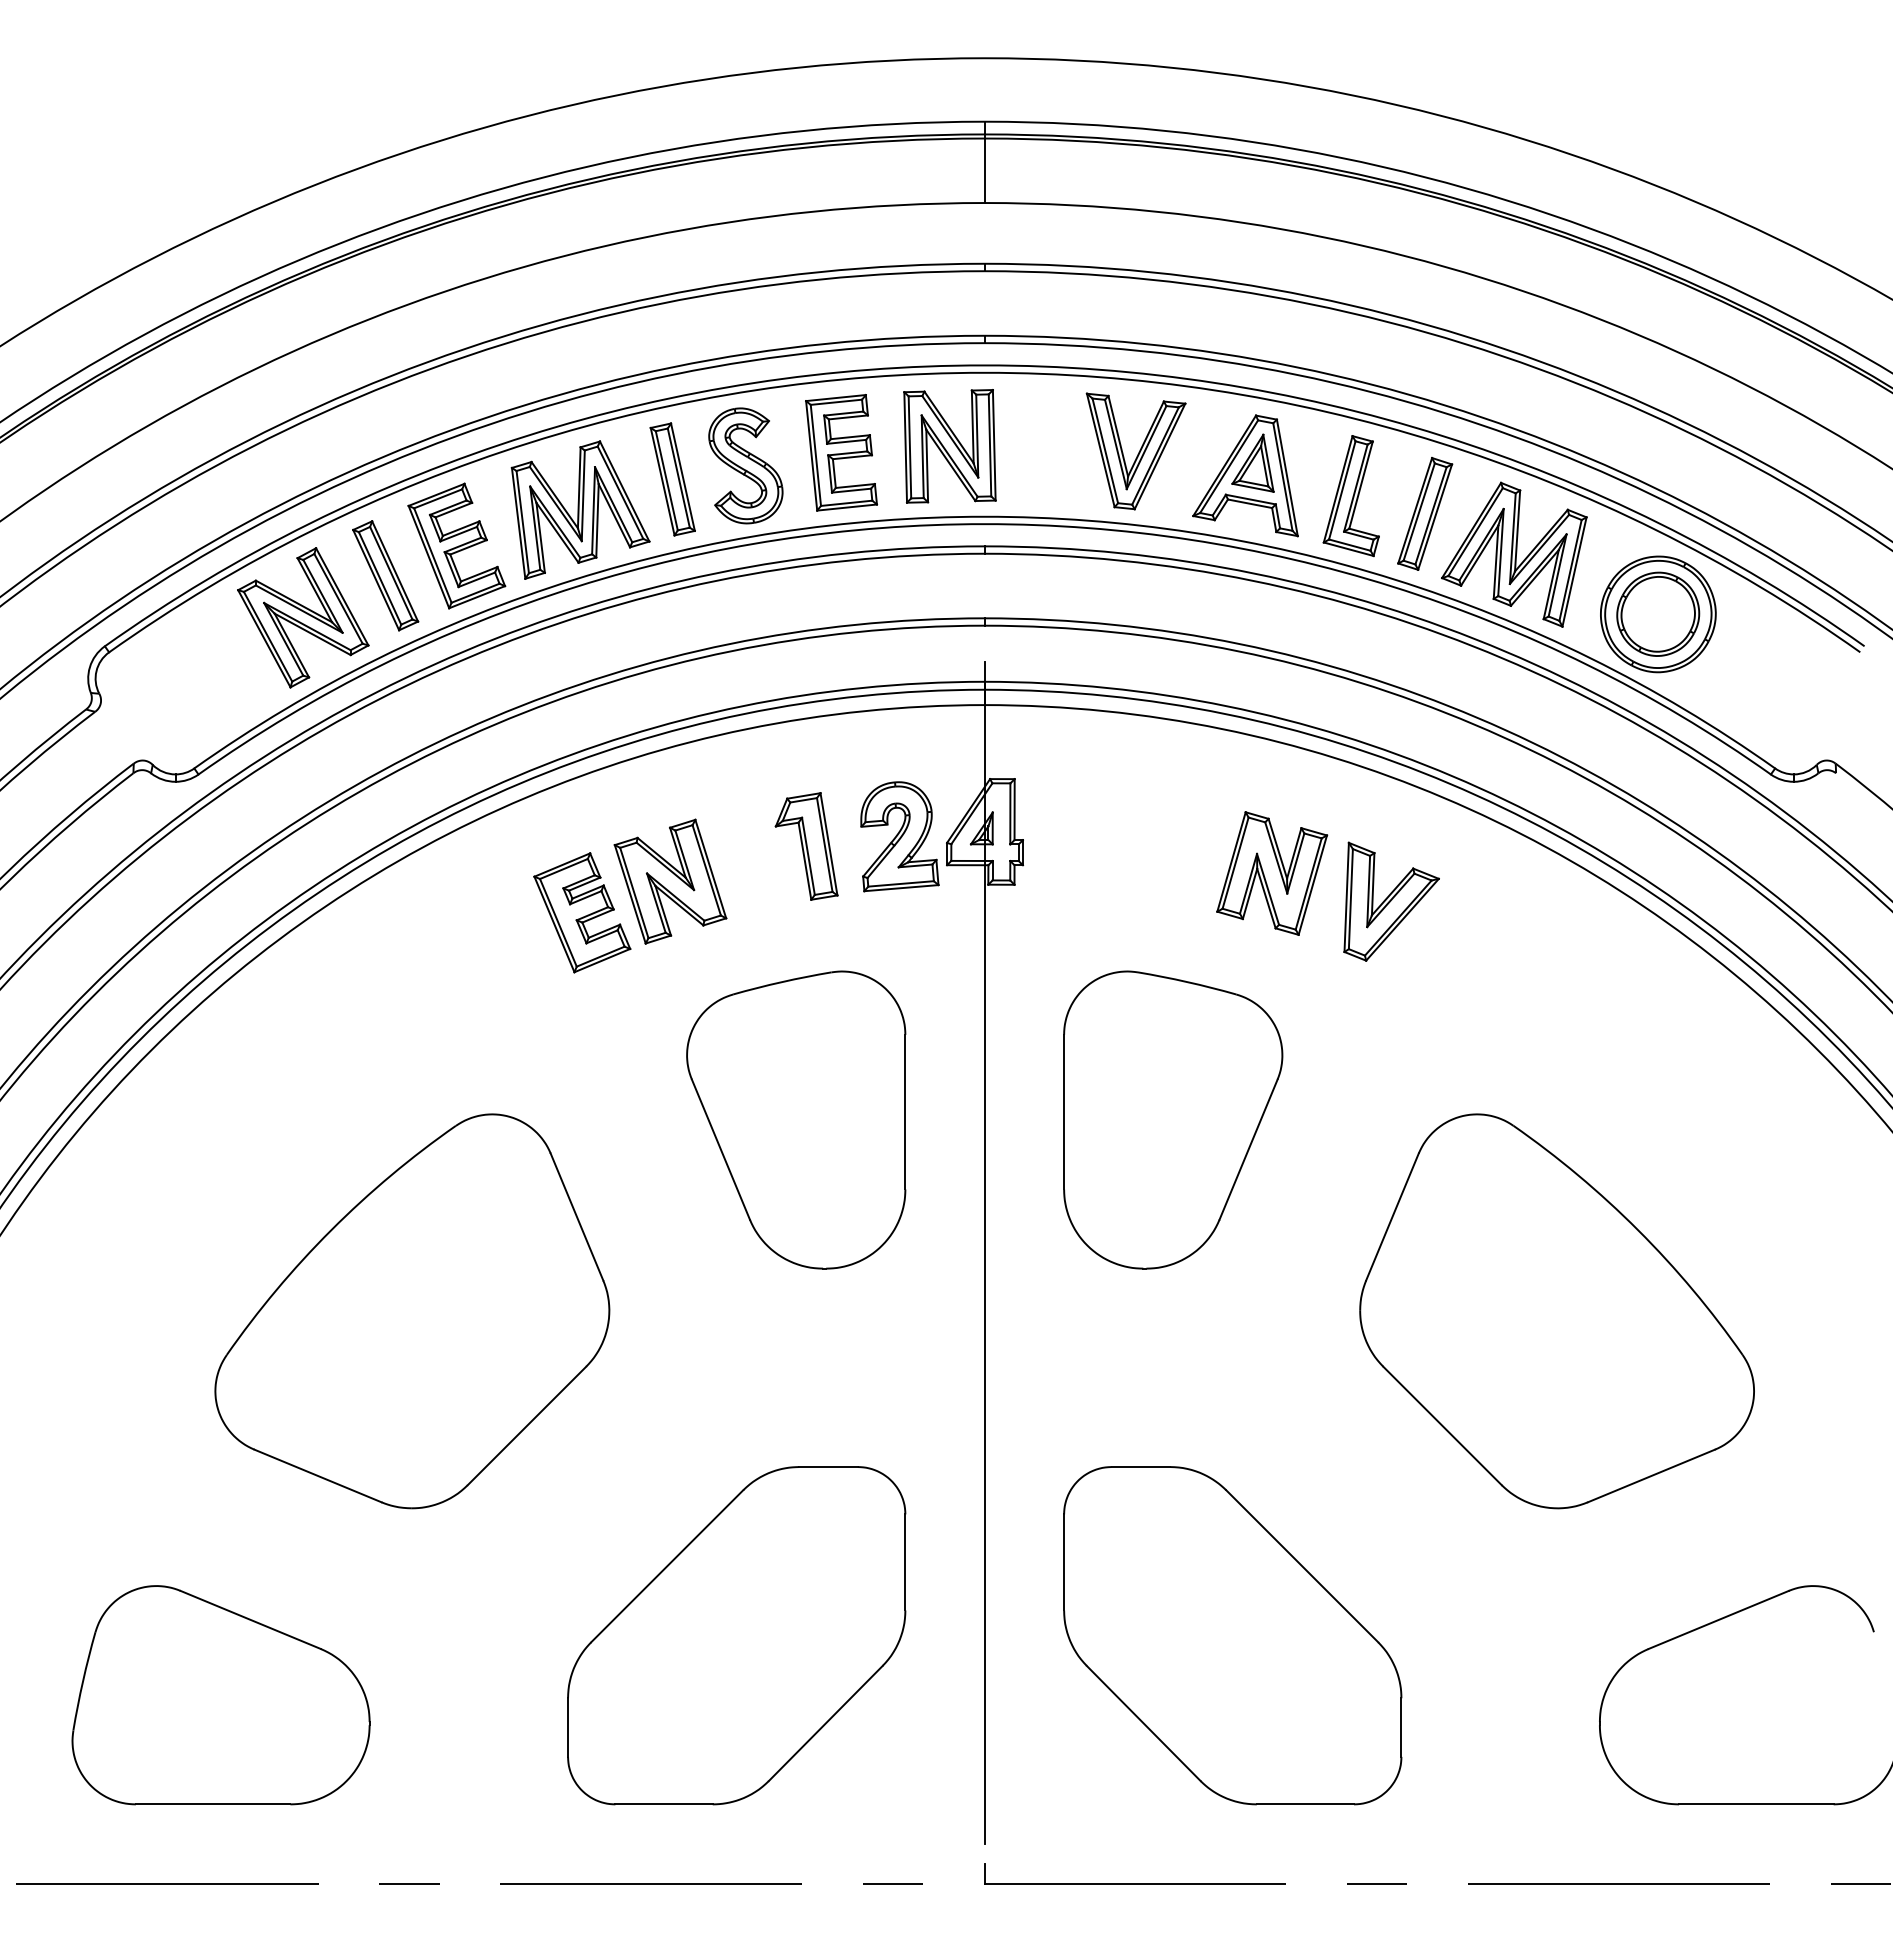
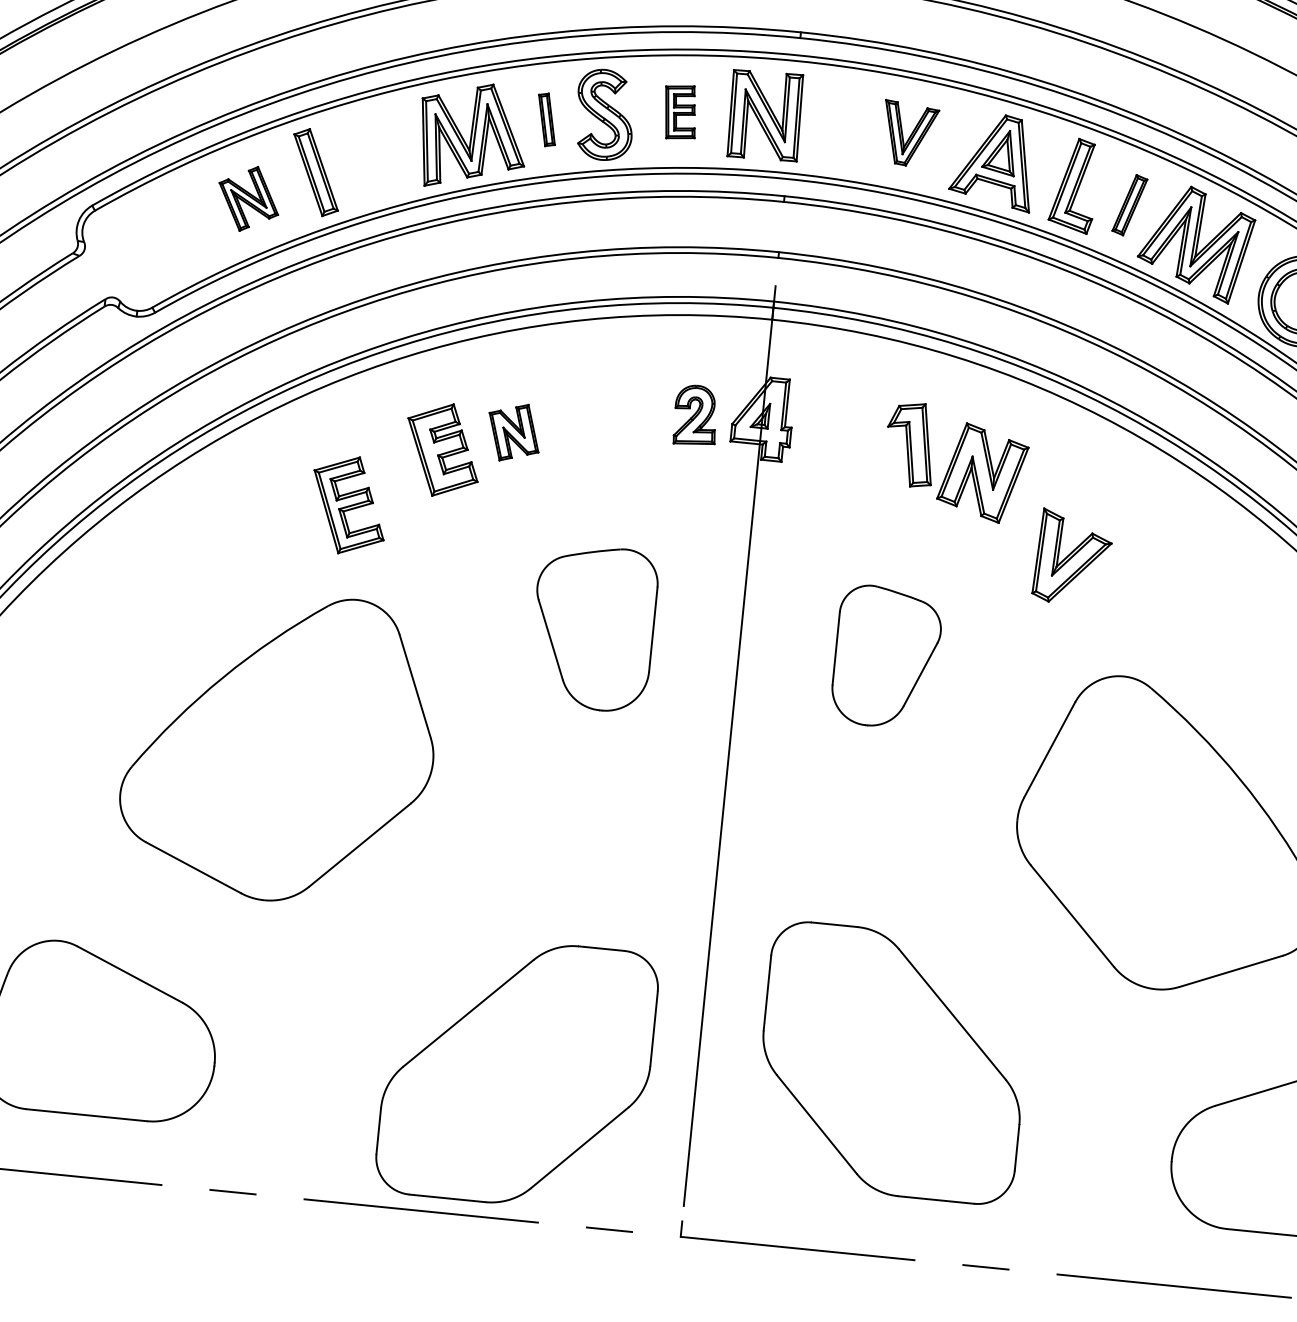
part: (1135, 451) -> (909, 134), size x0.7
part: (841, 452) -> (680, 112), size x0.6
part: (672, 479) -> (546, 119), size x0.6
part: (1425, 513) -> (1130, 204), size x0.7
part: (456, 545) -> (348, 504), moved
part: (303, 617) -> (248, 198), size x0.6
part: (899, 836) -> (695, 415), size x0.7
part: (806, 846) -> (910, 444), moved
part: (670, 881) -> (514, 432), size x0.6
part: (1391, 901) -> (1072, 557), moved
part: (796, 1119) -> (593, 627), size x0.7
part: (1173, 1119) -> (886, 656), size x0.6
part: (736, 1635) -> (516, 1072), moved

